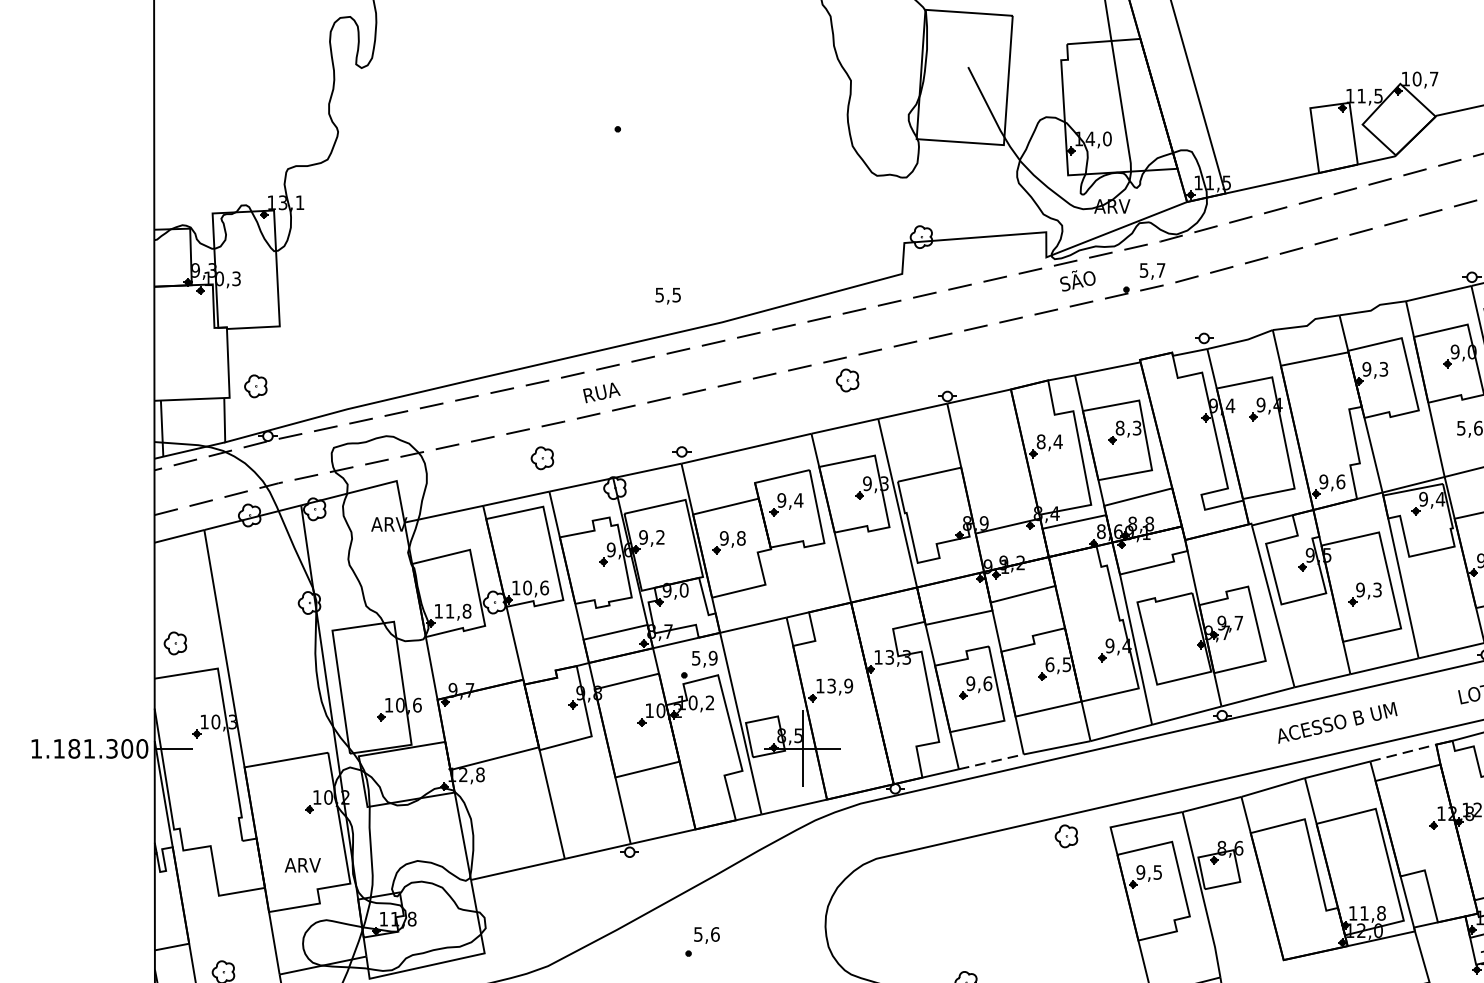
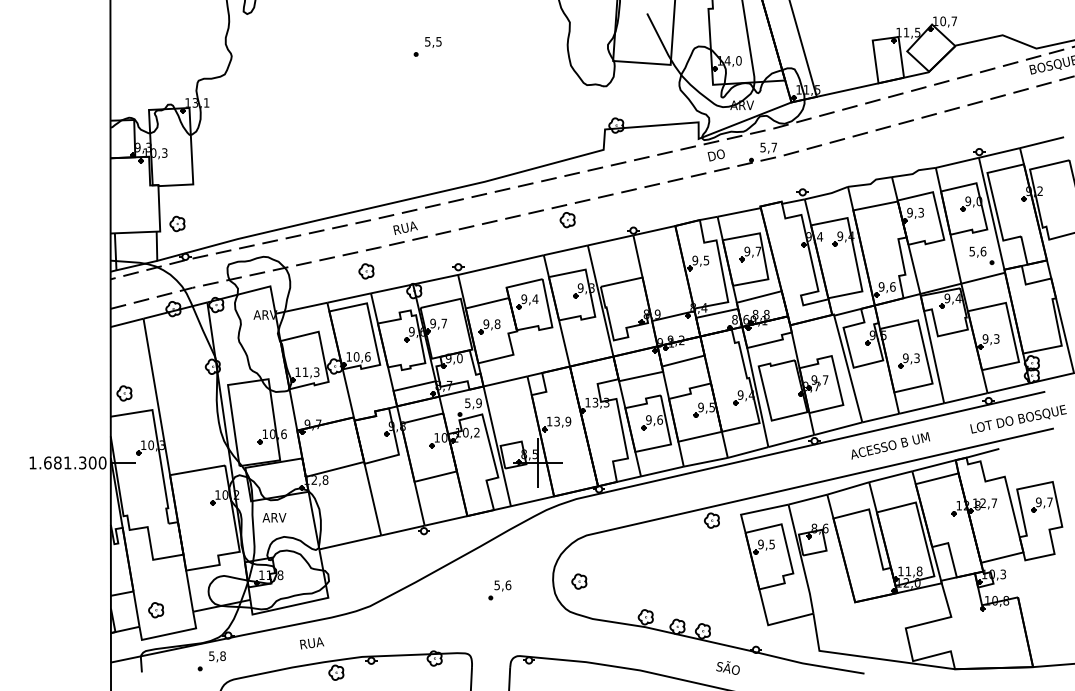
text: (1077, 280) -> (719, 154), SÃO -> DO
text: (668, 296) -> (433, 42), moved
text: (1127, 428) -> (752, 251), 8,3 -> 9,7
text: (1049, 441) -> (700, 260), 8,4 -> 9,5
text: (659, 537) -> (443, 323), 9,2 -> 9,7
text: (466, 611) -> (316, 372), 11,8 -> 11,3
text: (1049, 664) -> (700, 407), 6,5 -> 9,5
text: (58, 748) -> (47, 462), 1.181.300 -> 1.681.300
line: (1404, 752) -> (934, 465), dashed -> solid
line: (991, 761) -> (662, 471), dashed -> solid
text: (302, 864) -> (274, 517), moved
part: (865, 928) -> (579, 581), added
part: (701, 942) -> (499, 590), moved

